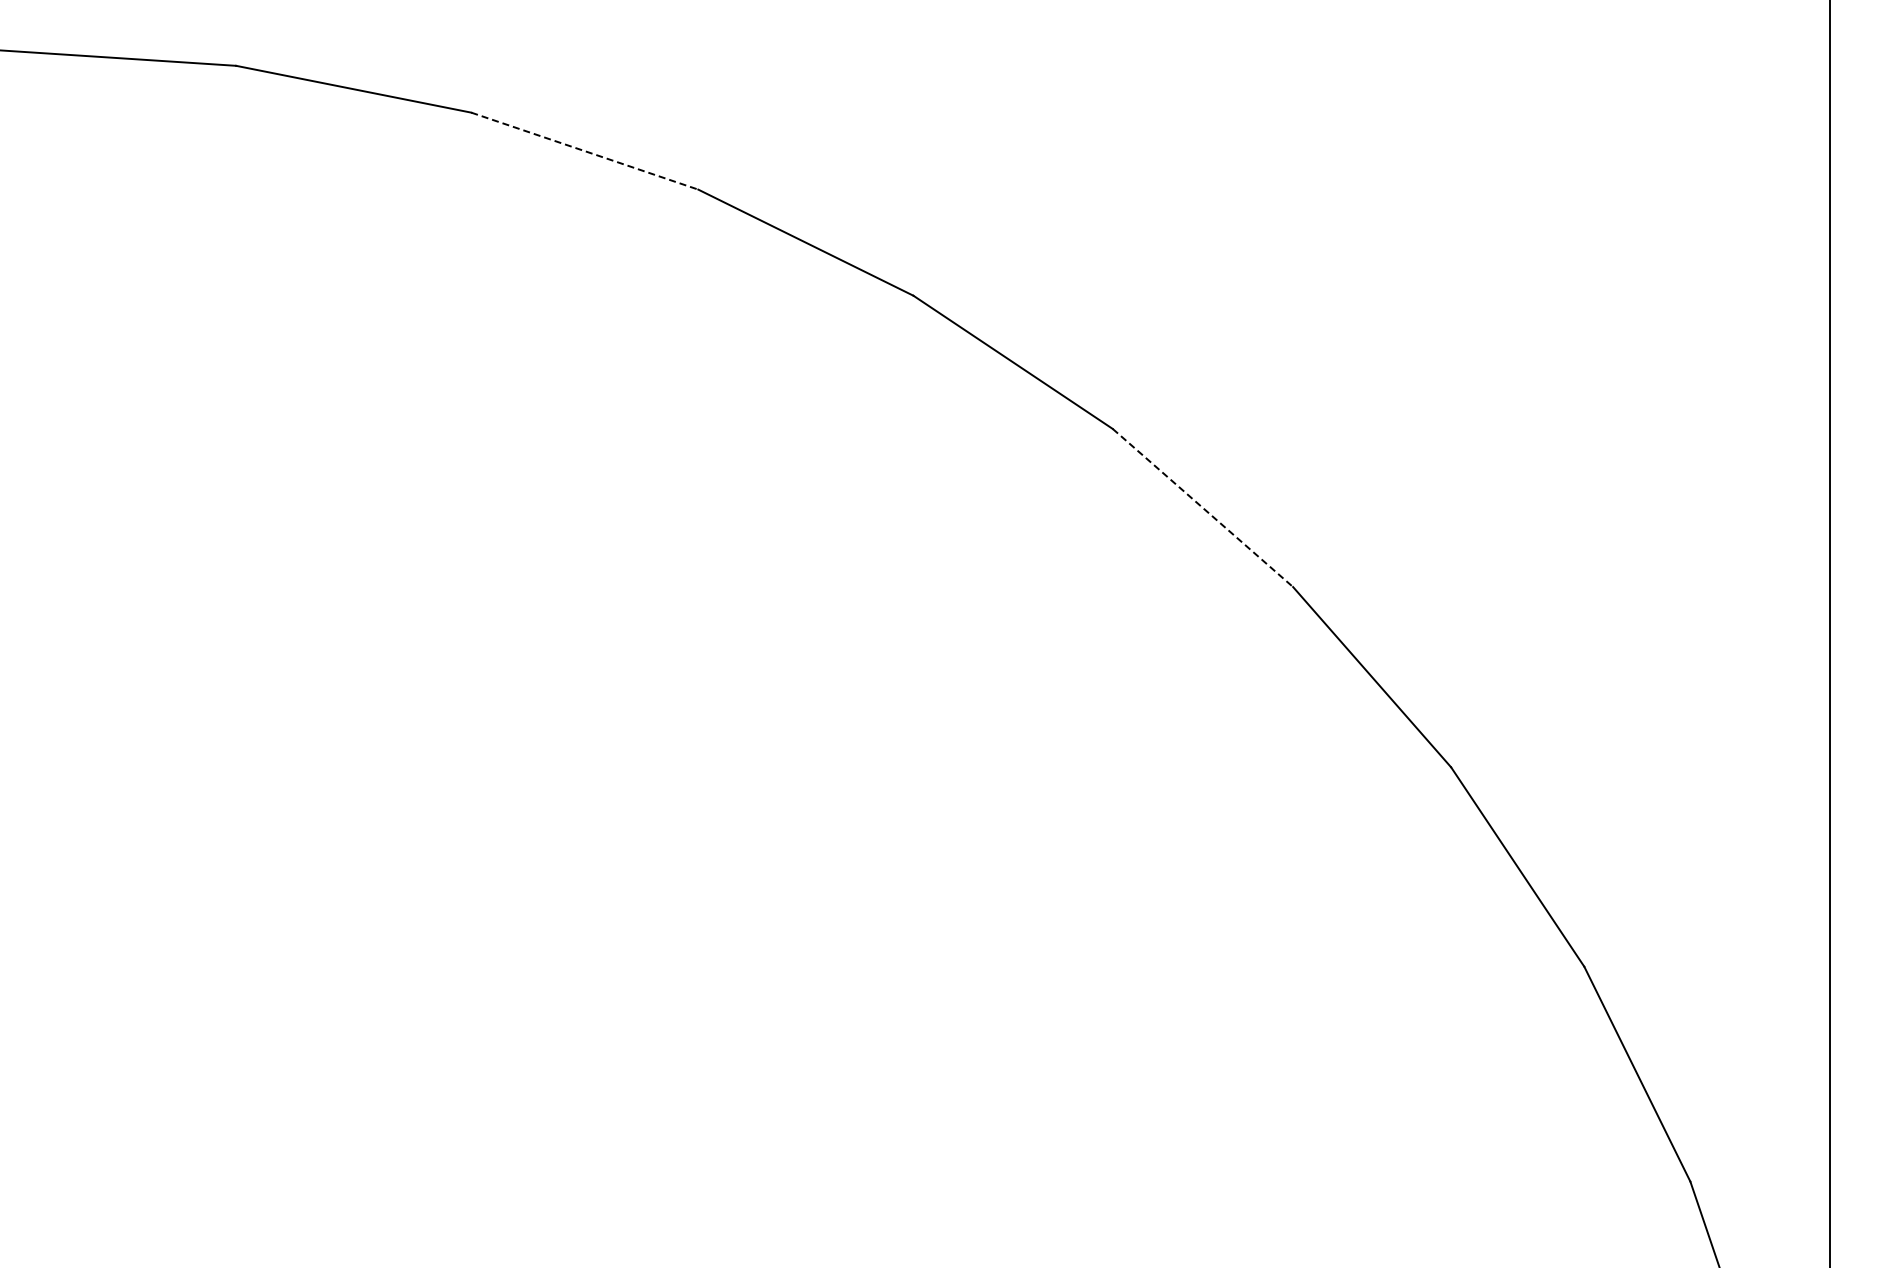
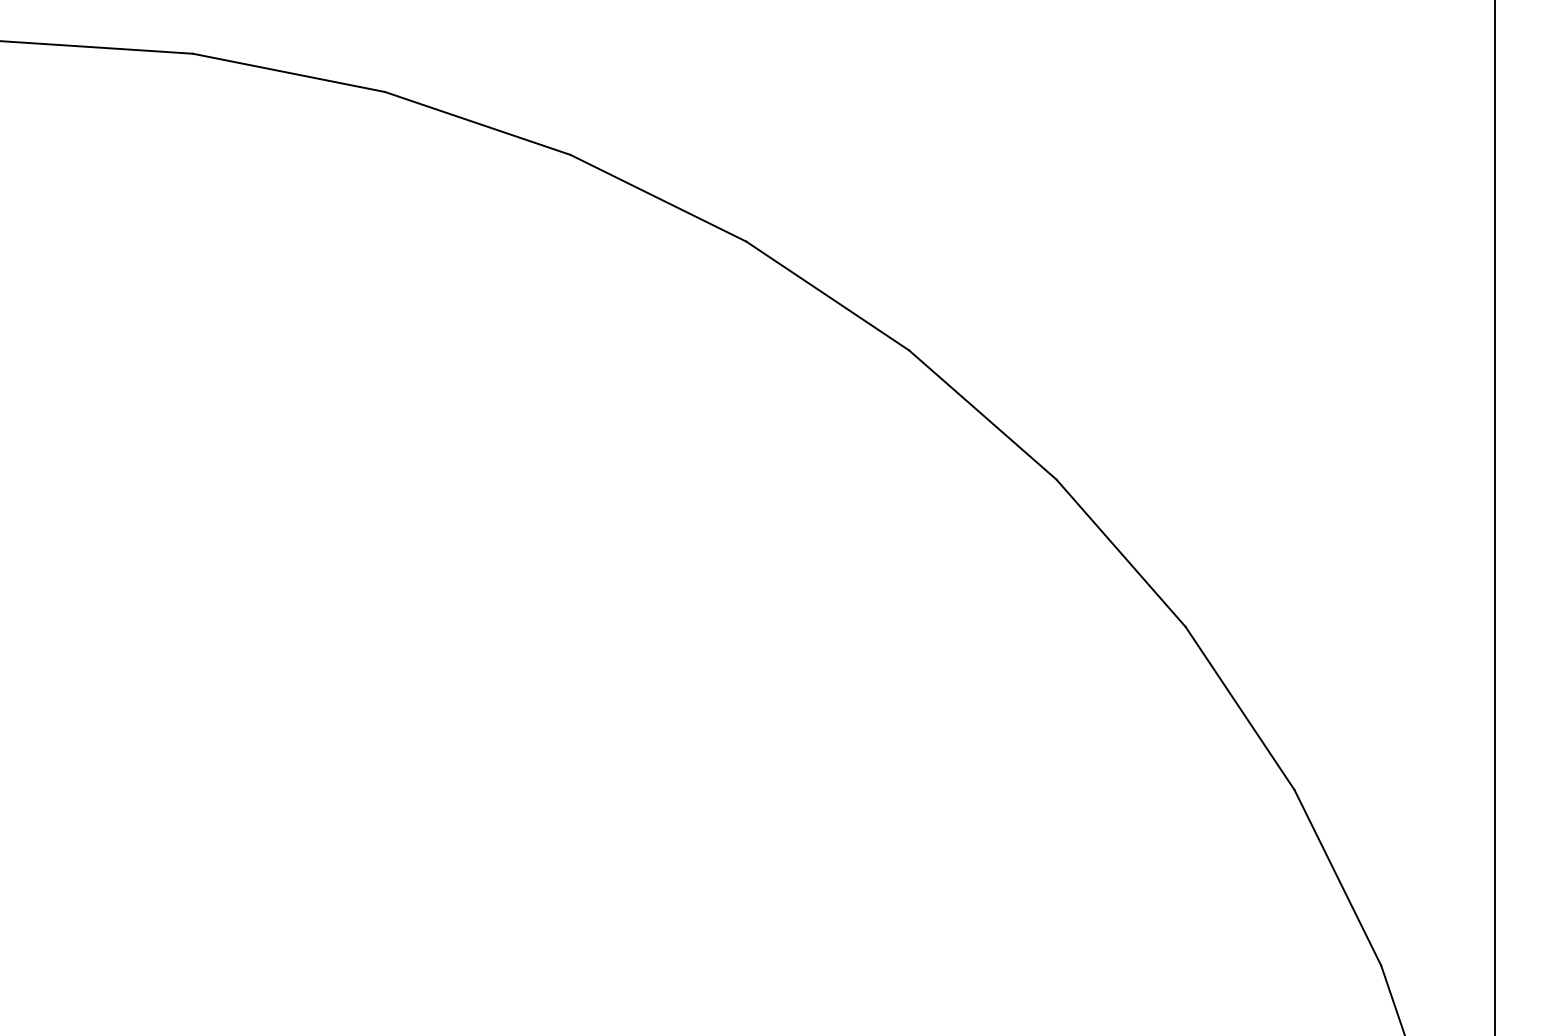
line: (584, 151) -> (477, 123), dashed -> solid
line: (1202, 507) -> (982, 414), dashed -> solid

